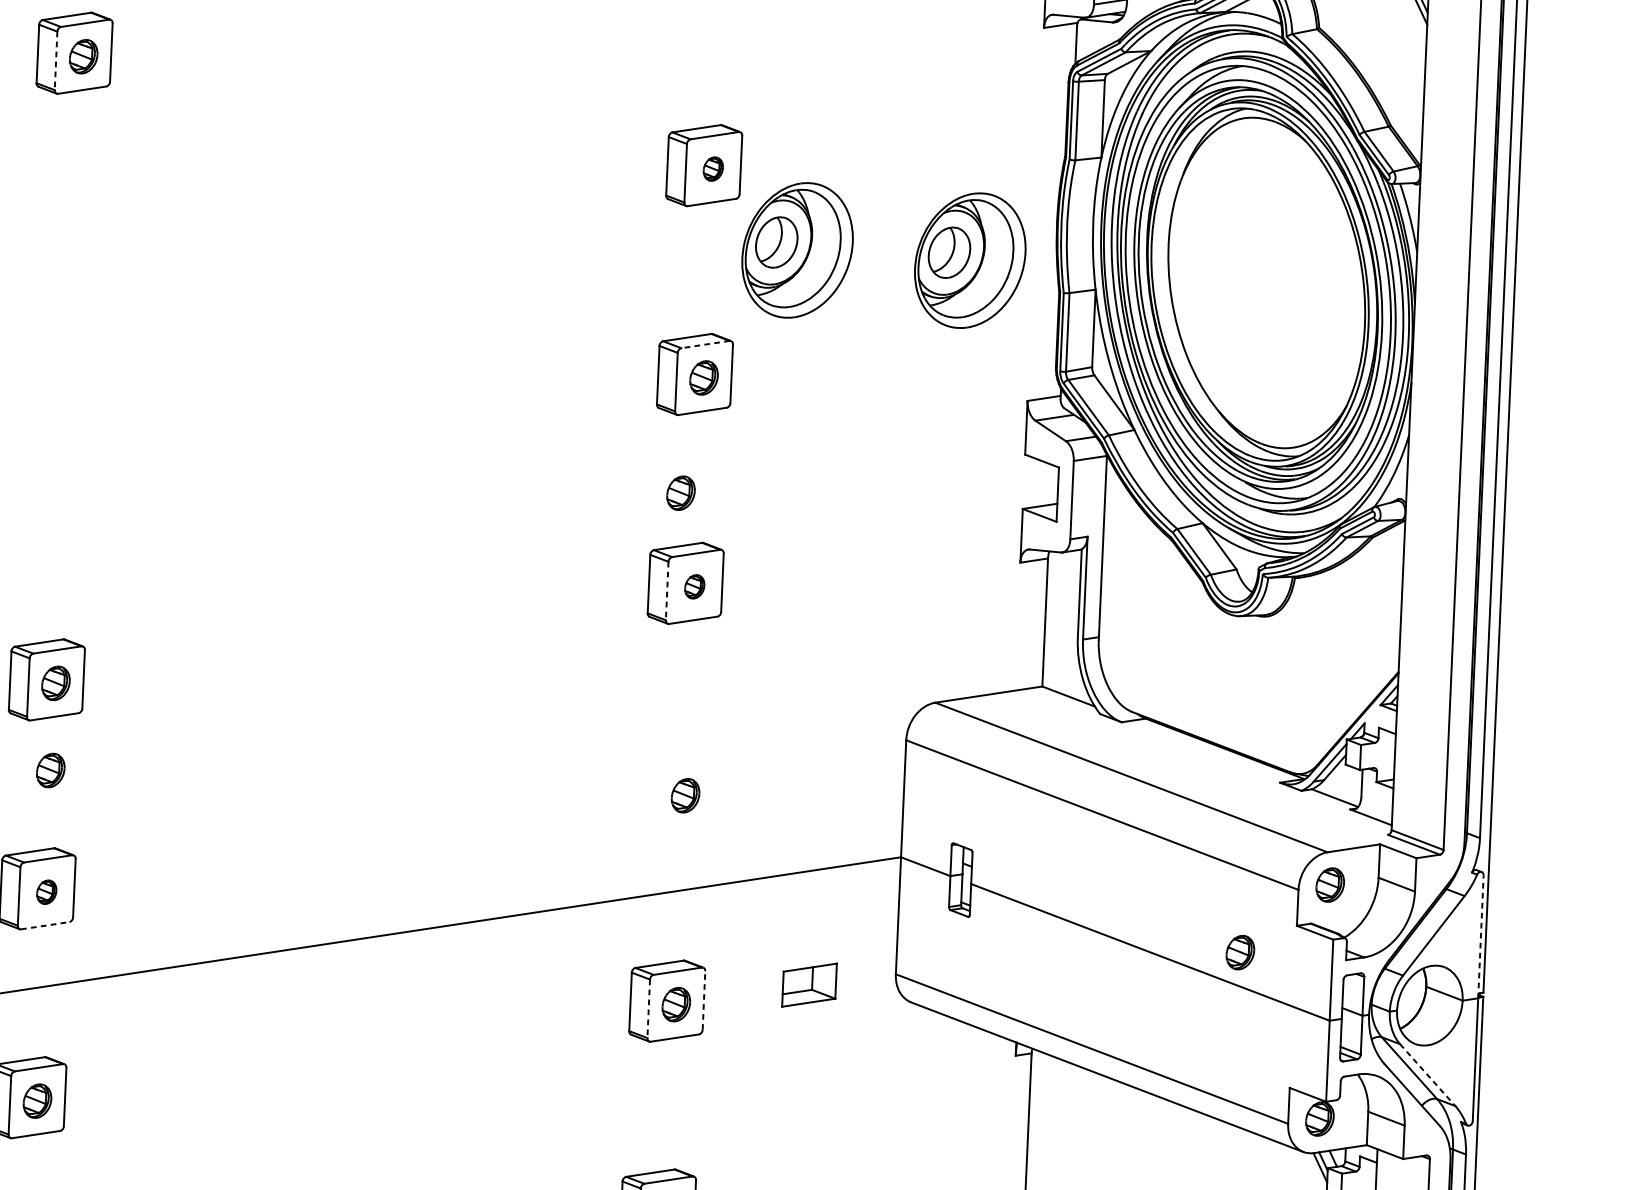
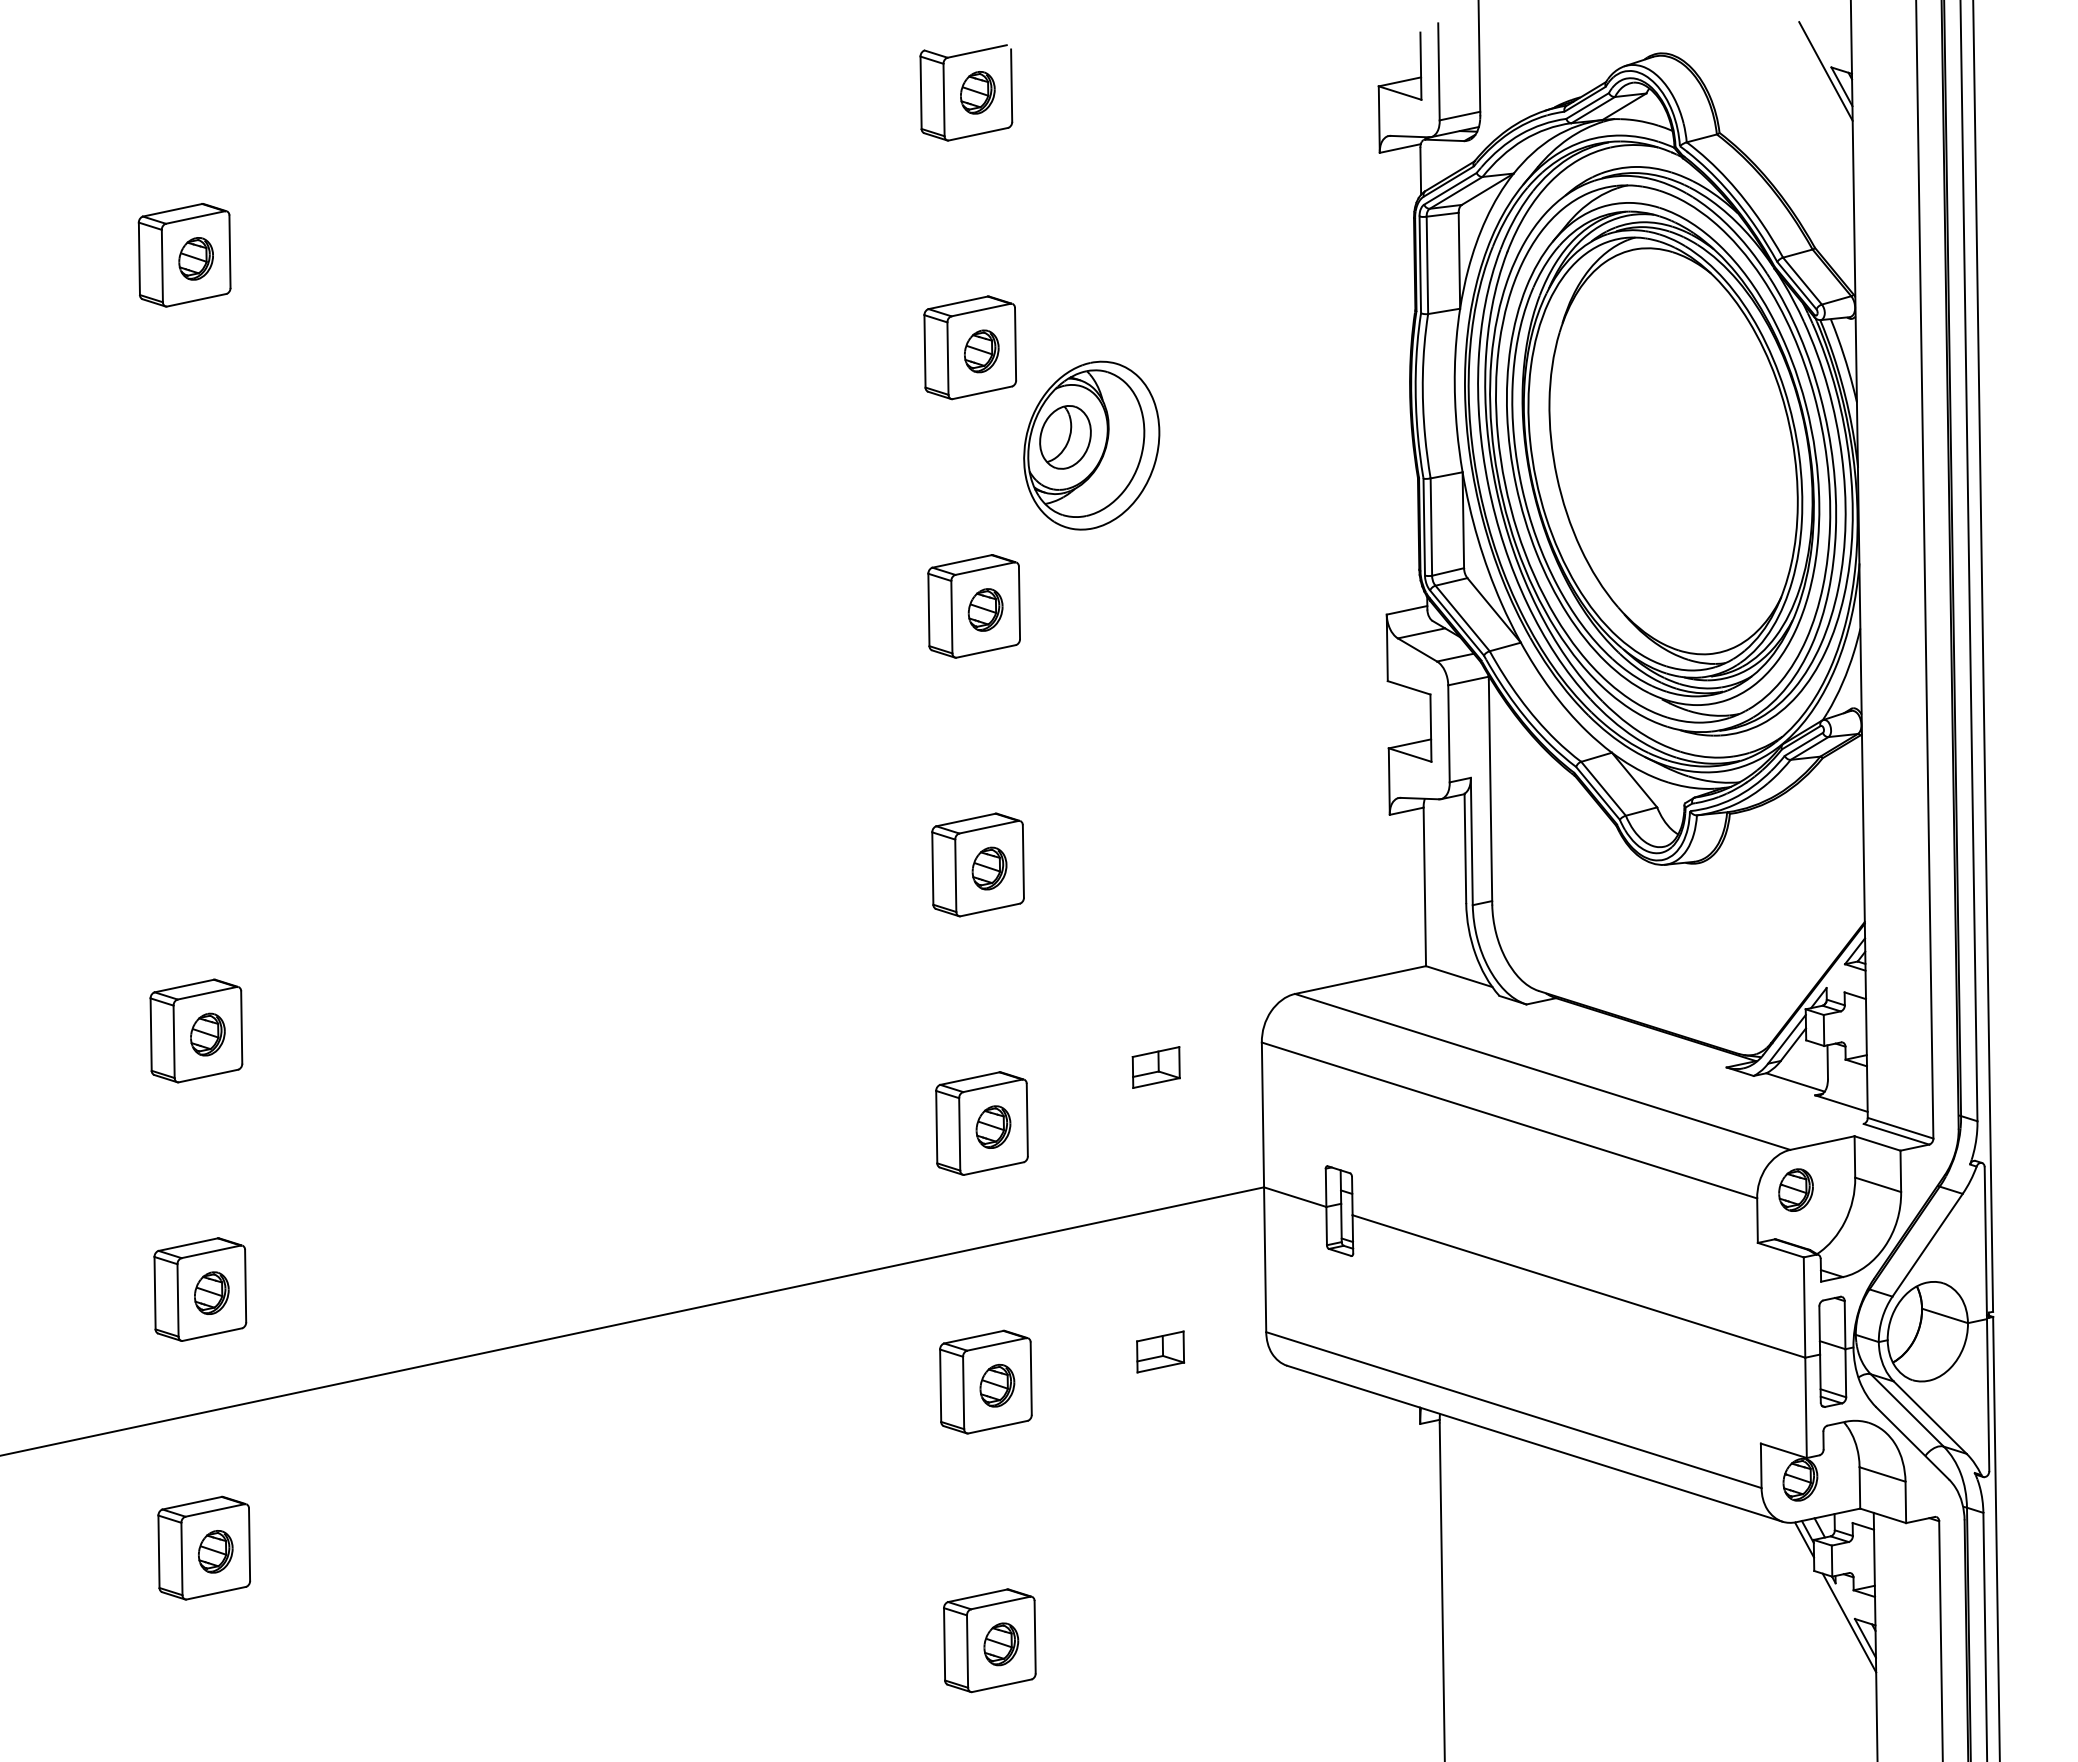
line: (56, 61) -> (162, 266), dashed -> solid
part: (713, 169) -> (981, 351), size x1.43
part: (970, 260) -> (1305, 445), removed
line: (705, 344) -> (984, 568), dashed -> solid
part: (680, 492) -> (965, 753), removed
part: (694, 586) -> (989, 868), size x1.43
line: (666, 591) -> (955, 876), dashed -> solid
part: (819, 755) -> (1155, 1067), added
part: (50, 770) -> (207, 1142), removed
part: (676, 792) -> (981, 1123), added
part: (46, 891) -> (211, 1292), size x1.43
line: (45, 925) -> (212, 1334), dashed -> solid
line: (1480, 937) -> (1985, 1243), dashed -> solid
part: (1240, 952) -> (1689, 1279), removed
part: (809, 984) -> (1160, 1351), size x0.71
line: (704, 1000) -> (1031, 1378), dashed -> solid
line: (648, 1009) -> (963, 1393), dashed -> solid
line: (1427, 1075) -> (1930, 1418), dashed -> solid

